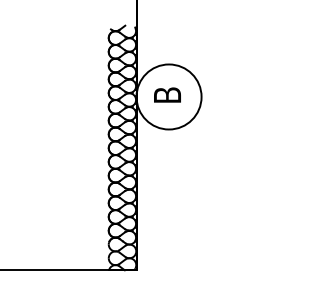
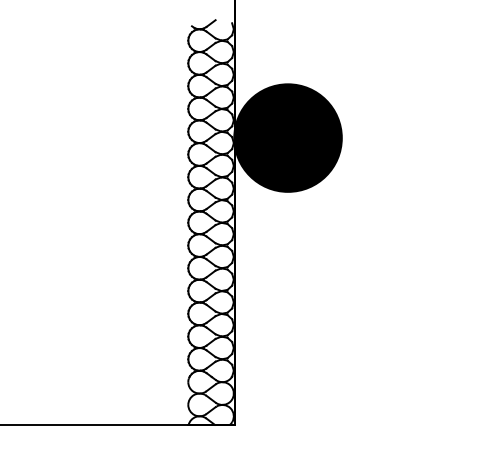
fill: (168, 96) -> (287, 137), added

